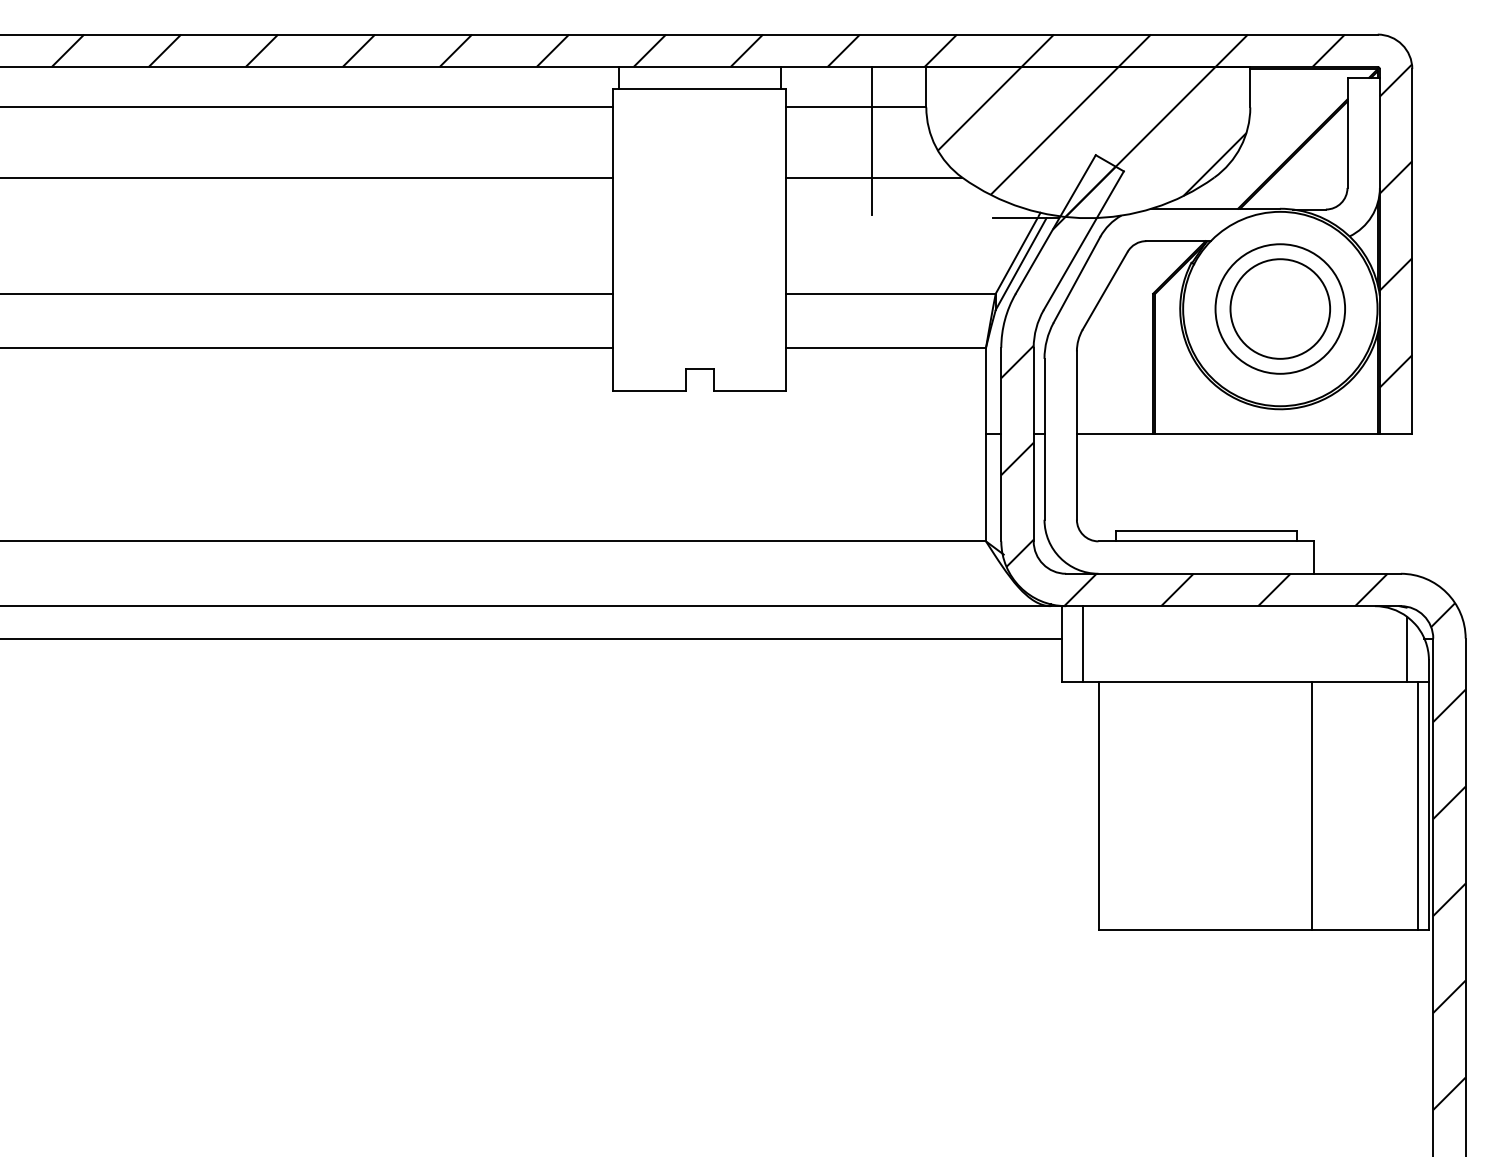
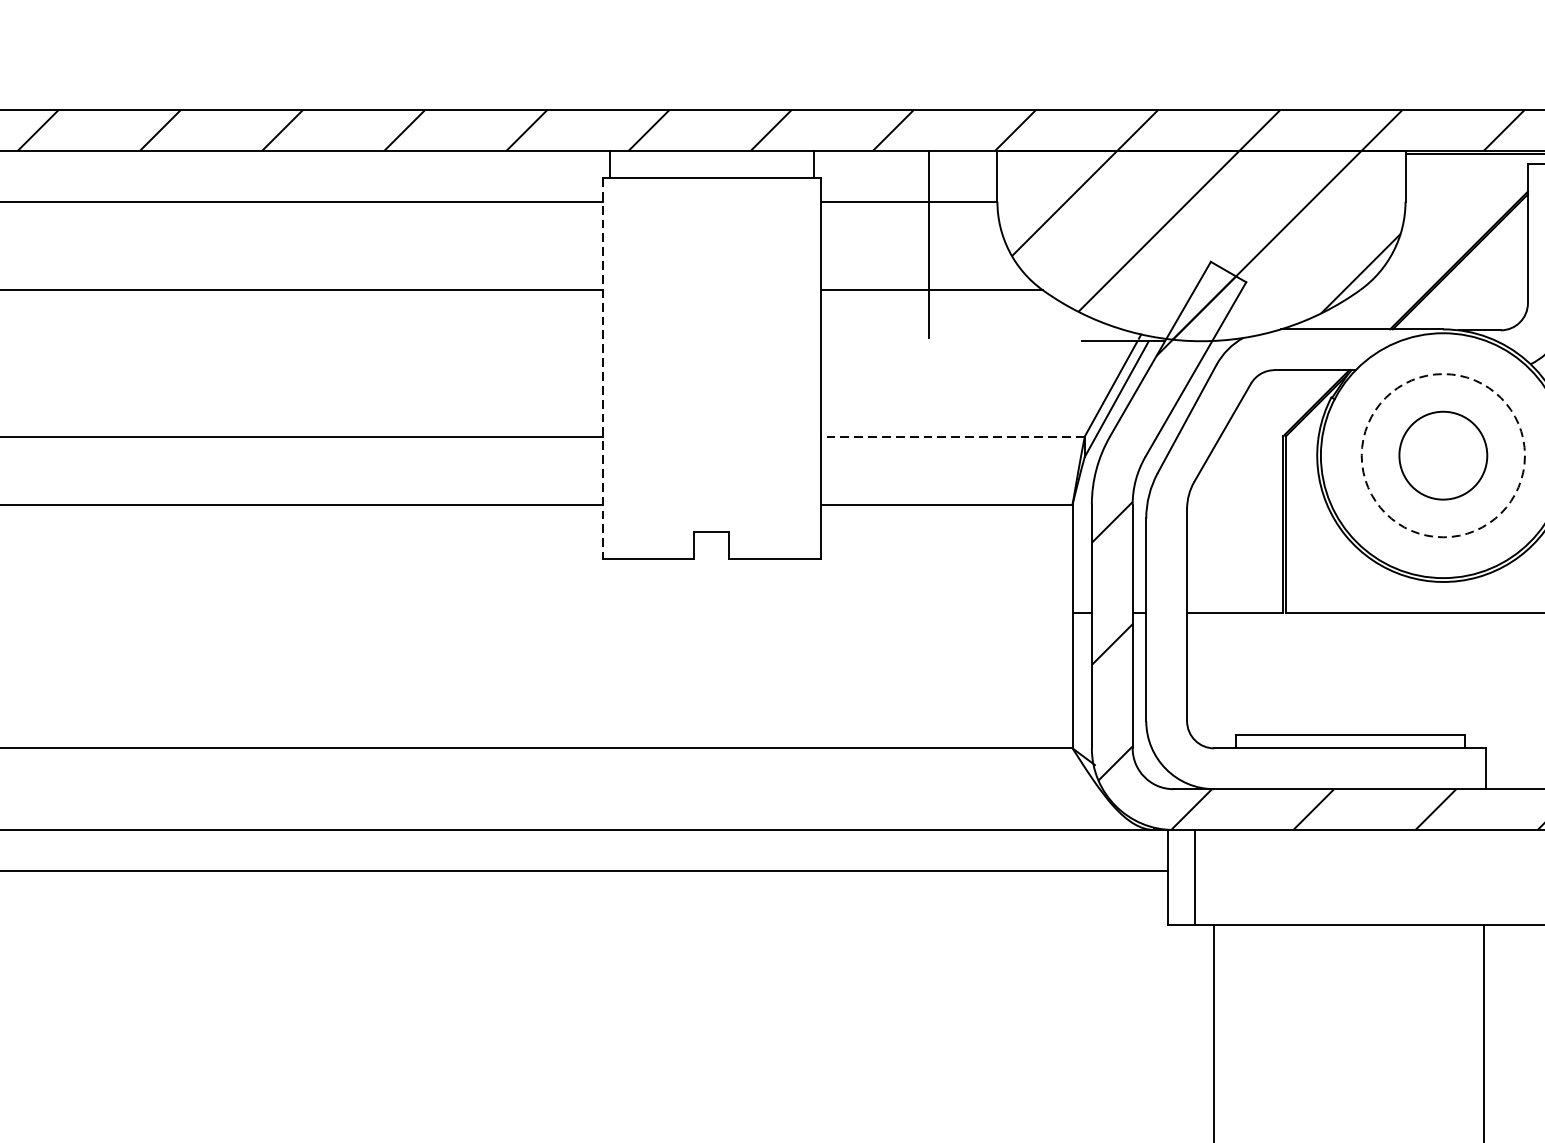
line: (613, 240) -> (603, 369), solid -> dashed
line: (890, 293) -> (952, 436), solid -> dashed
circle: (1280, 308) -> (1443, 455), size x0.7
circle: (1280, 308) -> (1443, 455), solid -> dashed

